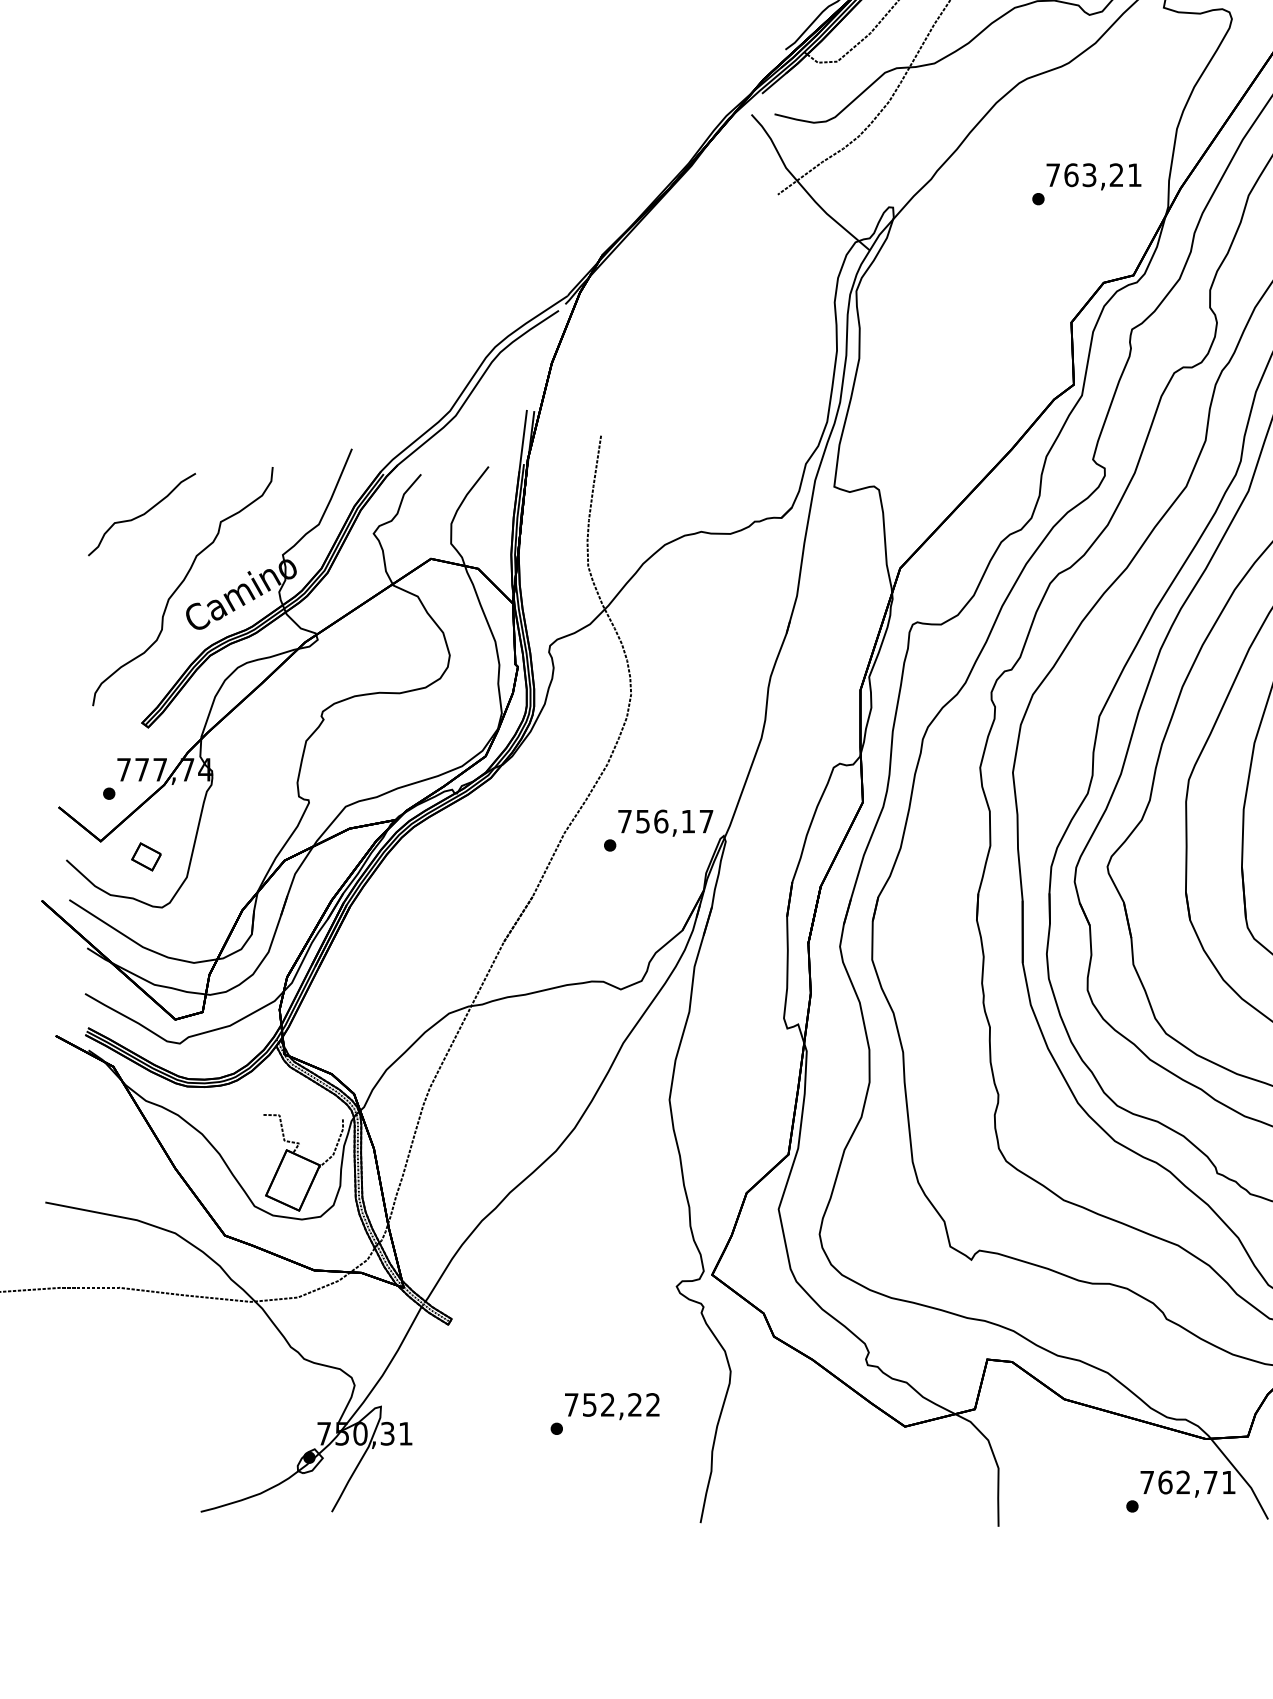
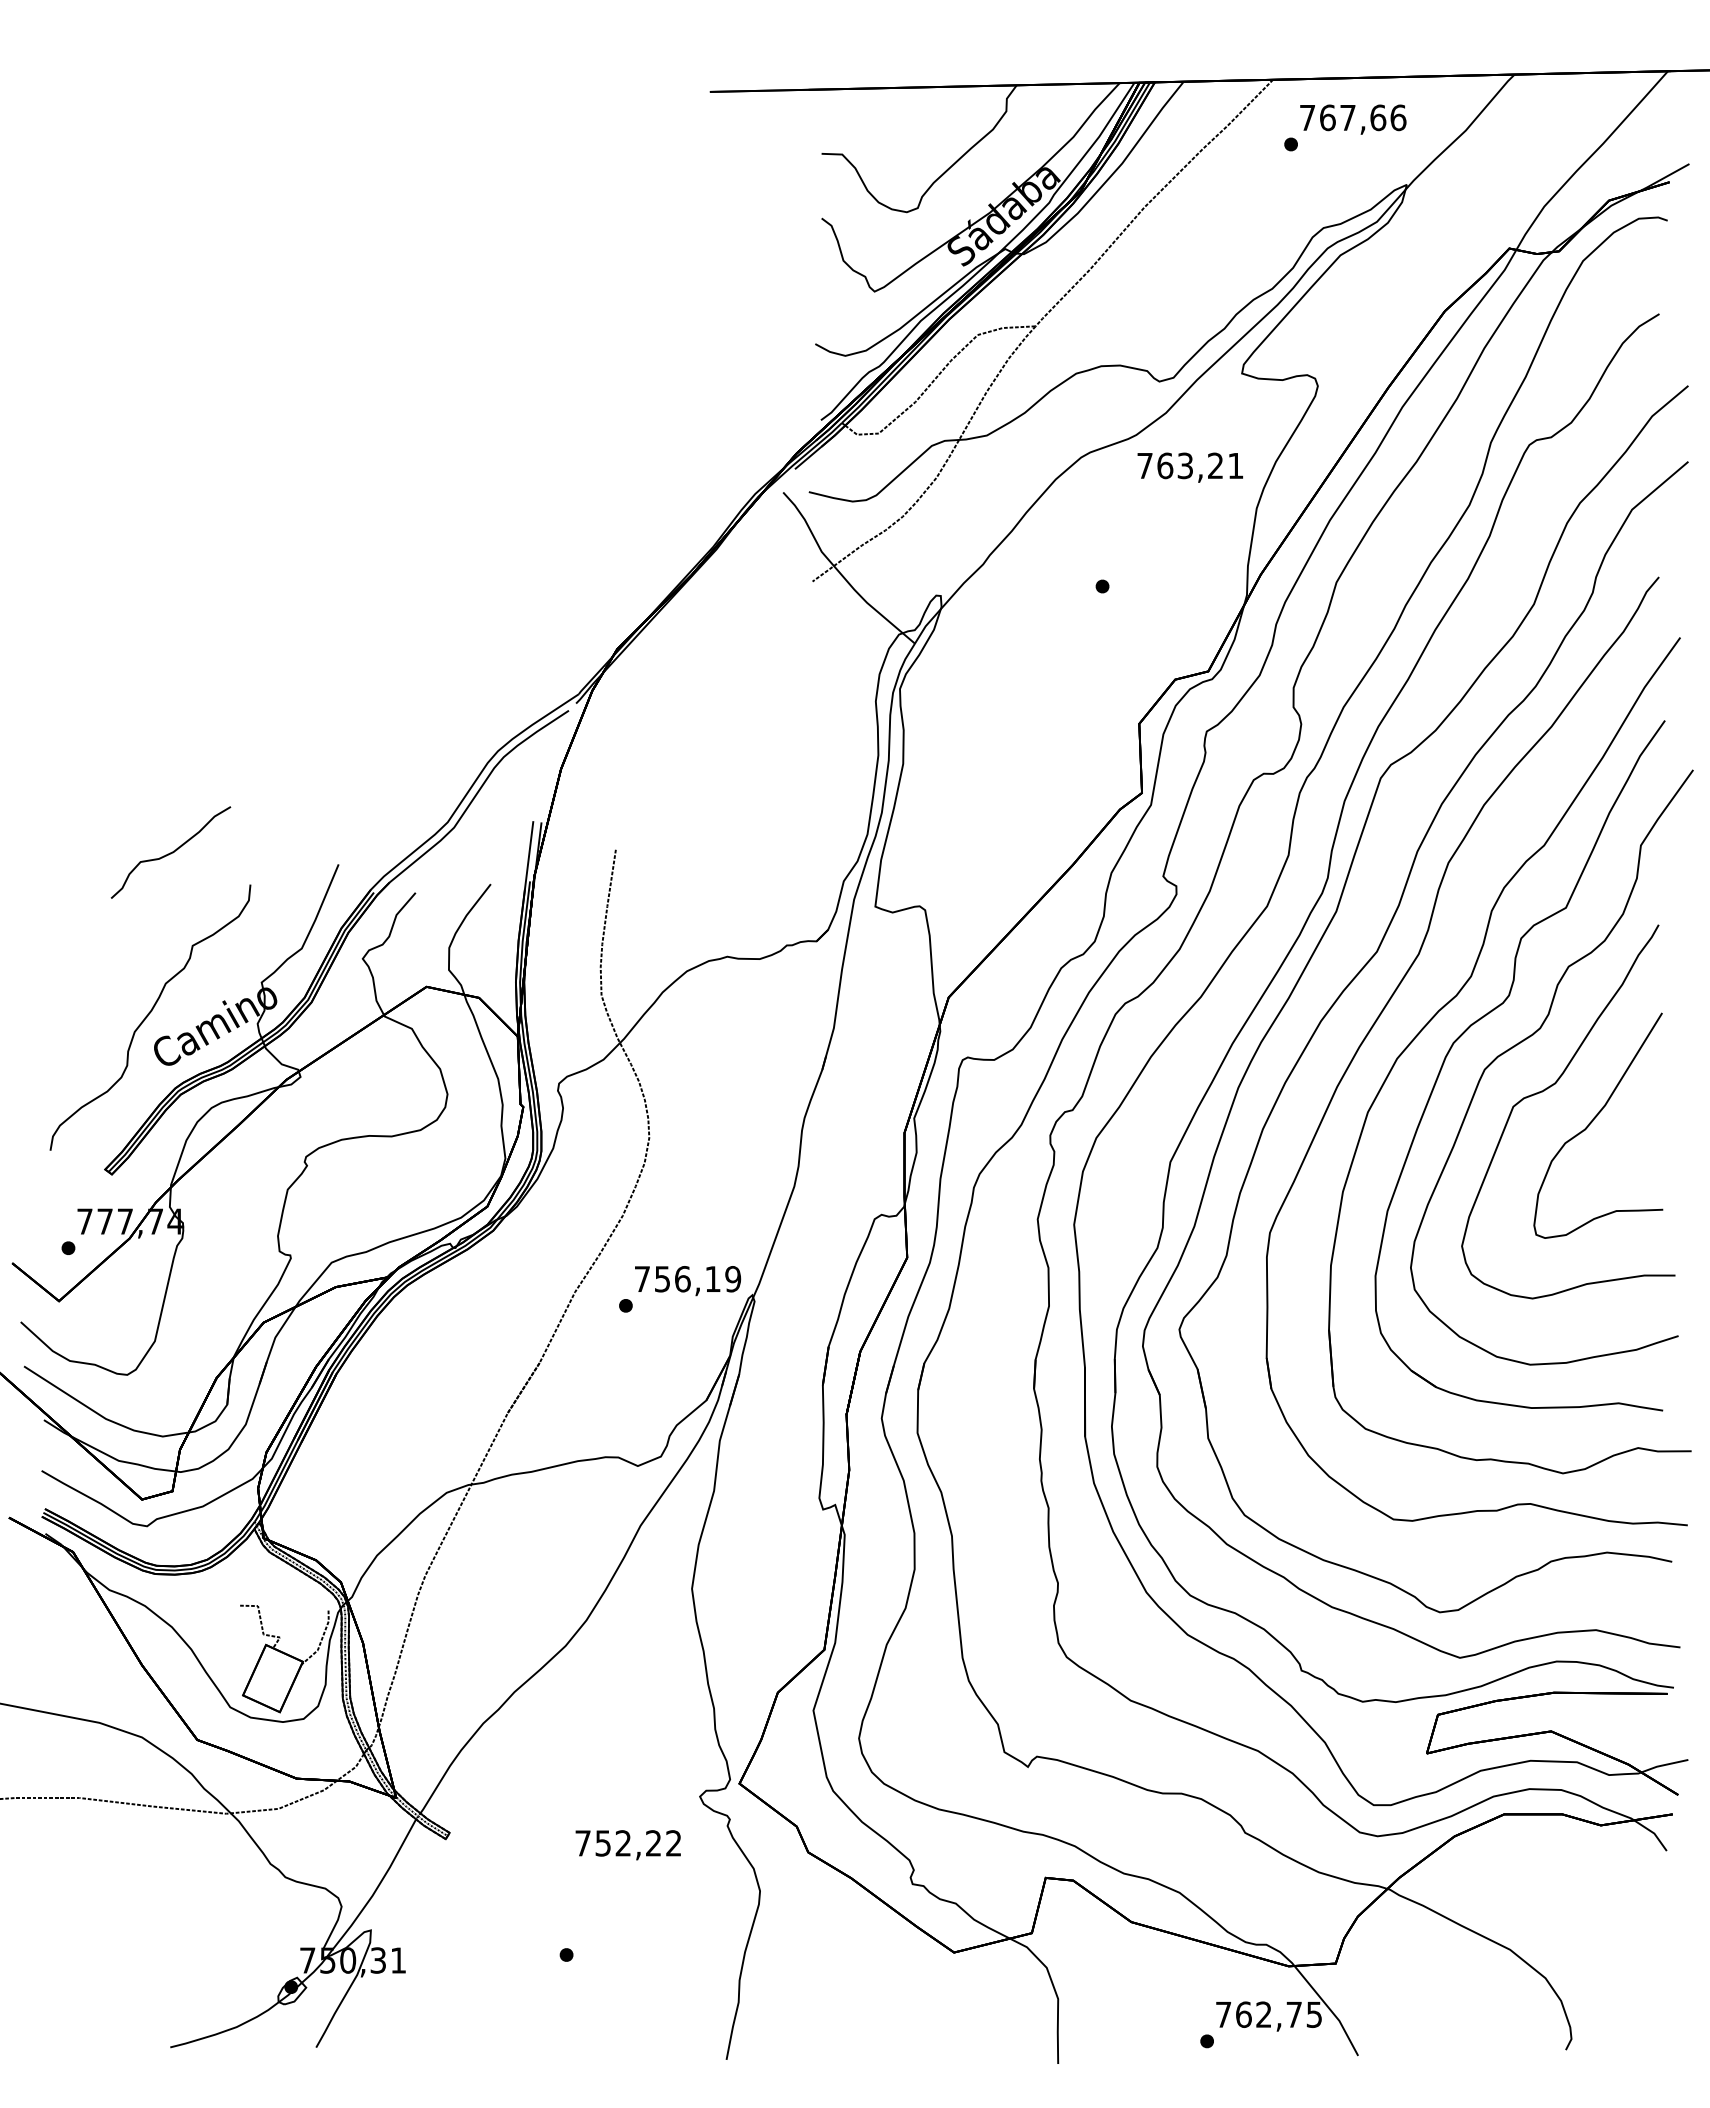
text: (1093, 176) -> (1189, 467), moved
part: (141, 514) -> (170, 852), moved
text: (706, 821) -> (733, 1279), 756,17 -> 756,19
part: (146, 856) -> (109, 1318), removed
text: (611, 1406) -> (627, 1845), moved
text: (1228, 1482) -> (1313, 2014), 762,71 -> 762,75

